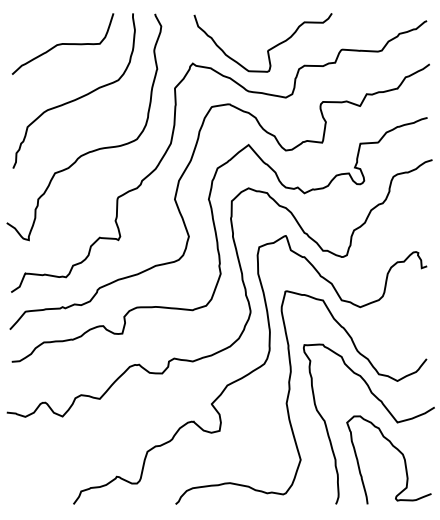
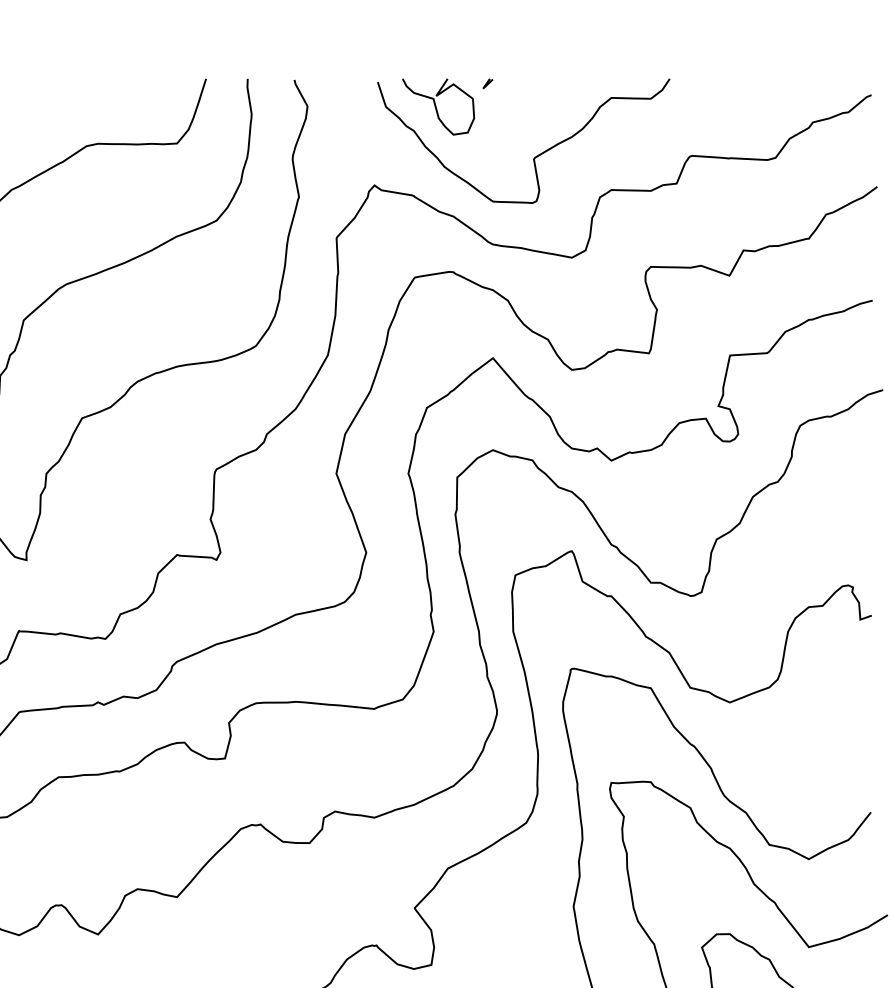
part: (226, 26) -> (445, 106), added

